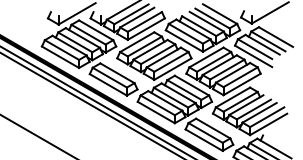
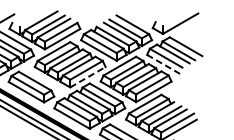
line: (254, 56) -> (165, 65), solid -> dashed
line: (173, 68) -> (88, 76), solid -> dashed

